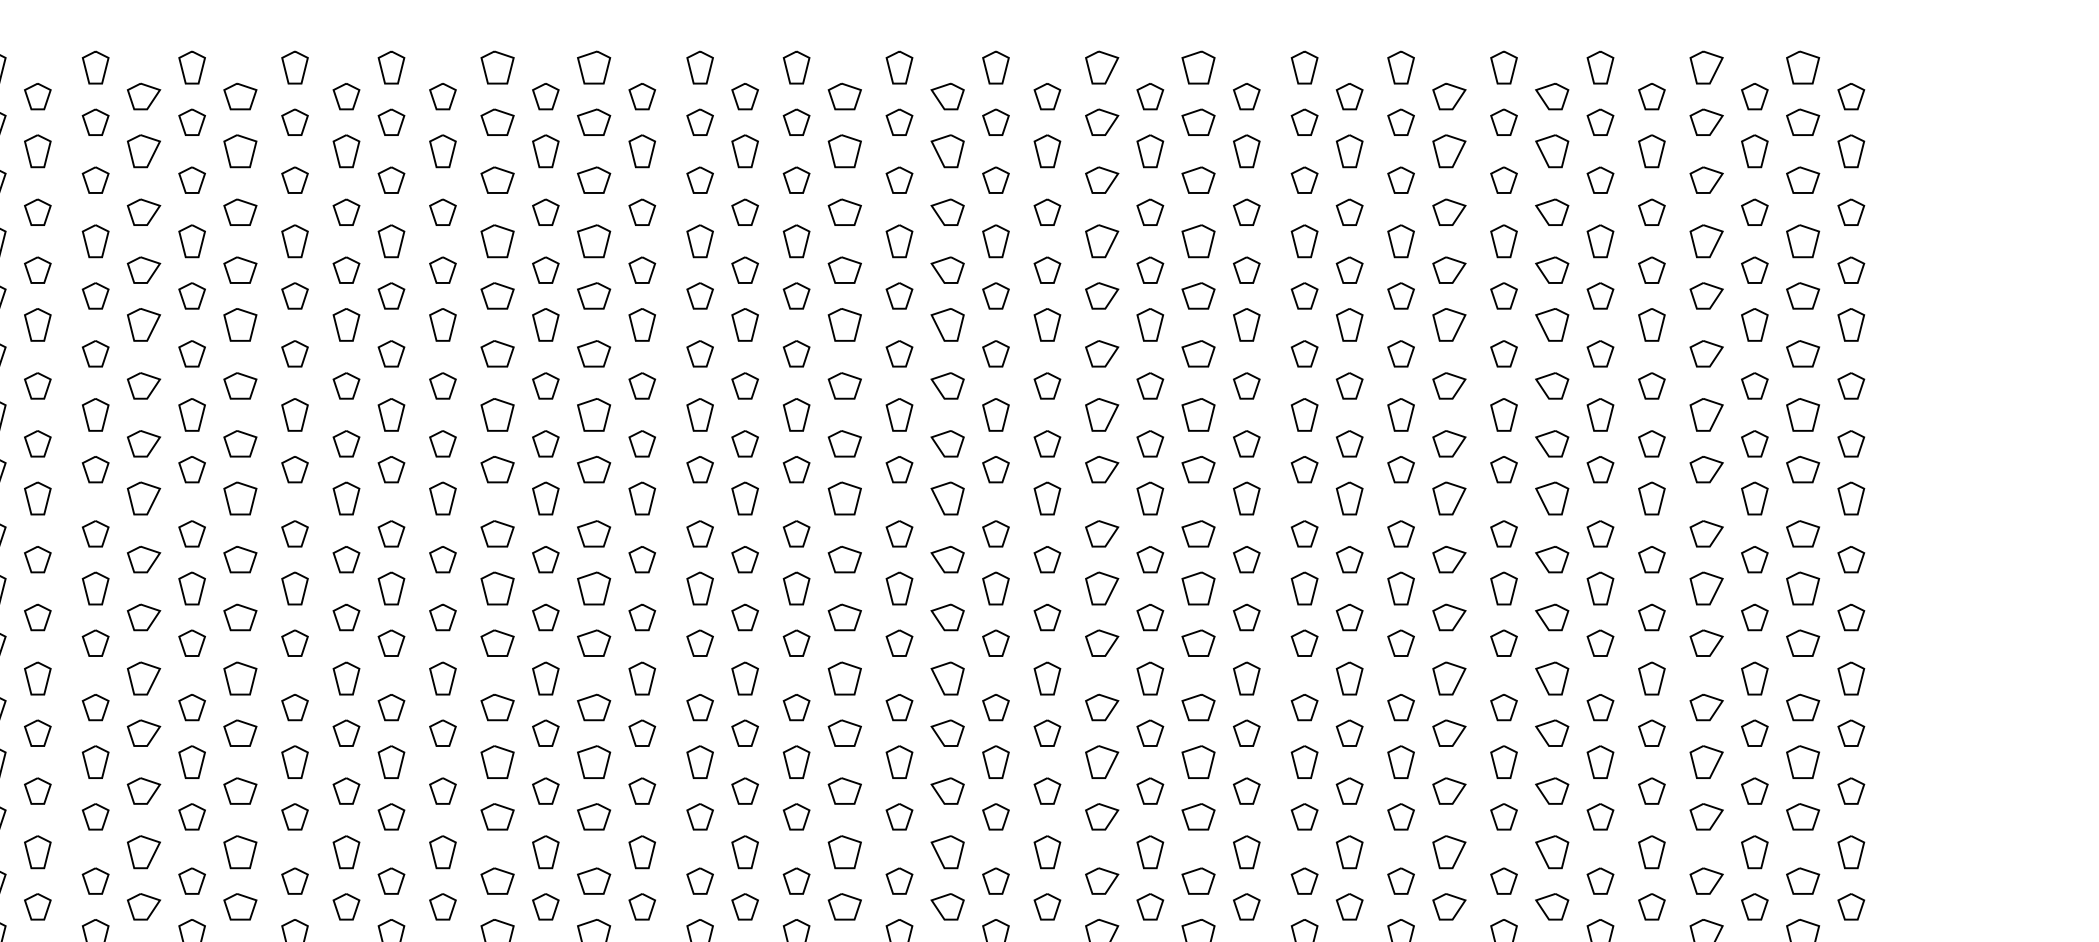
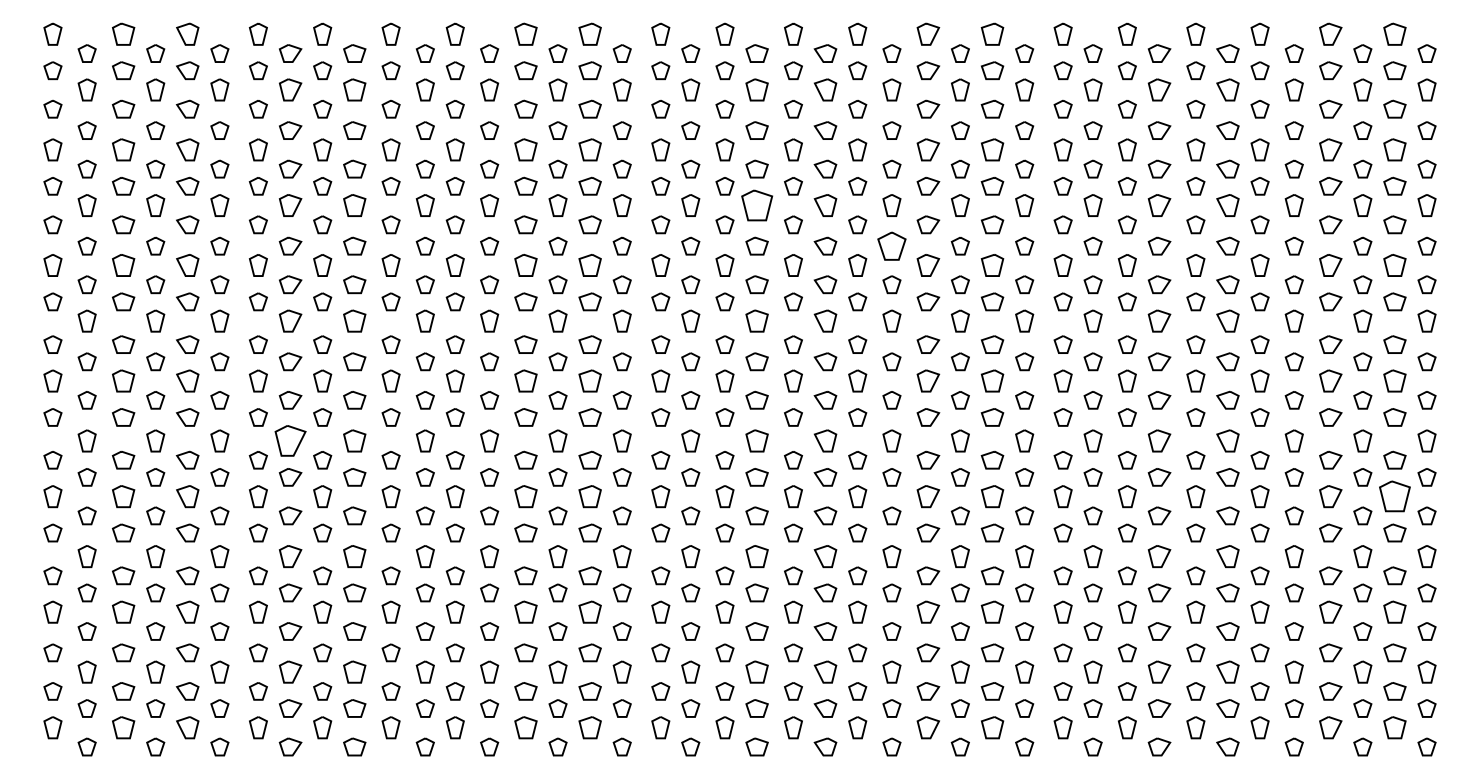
part: (843, 324) -> (756, 205), size x1.4
part: (1046, 384) -> (891, 245), size x1.6
part: (143, 677) -> (290, 440), size x1.4
part: (1802, 762) -> (1394, 496), size x1.4

